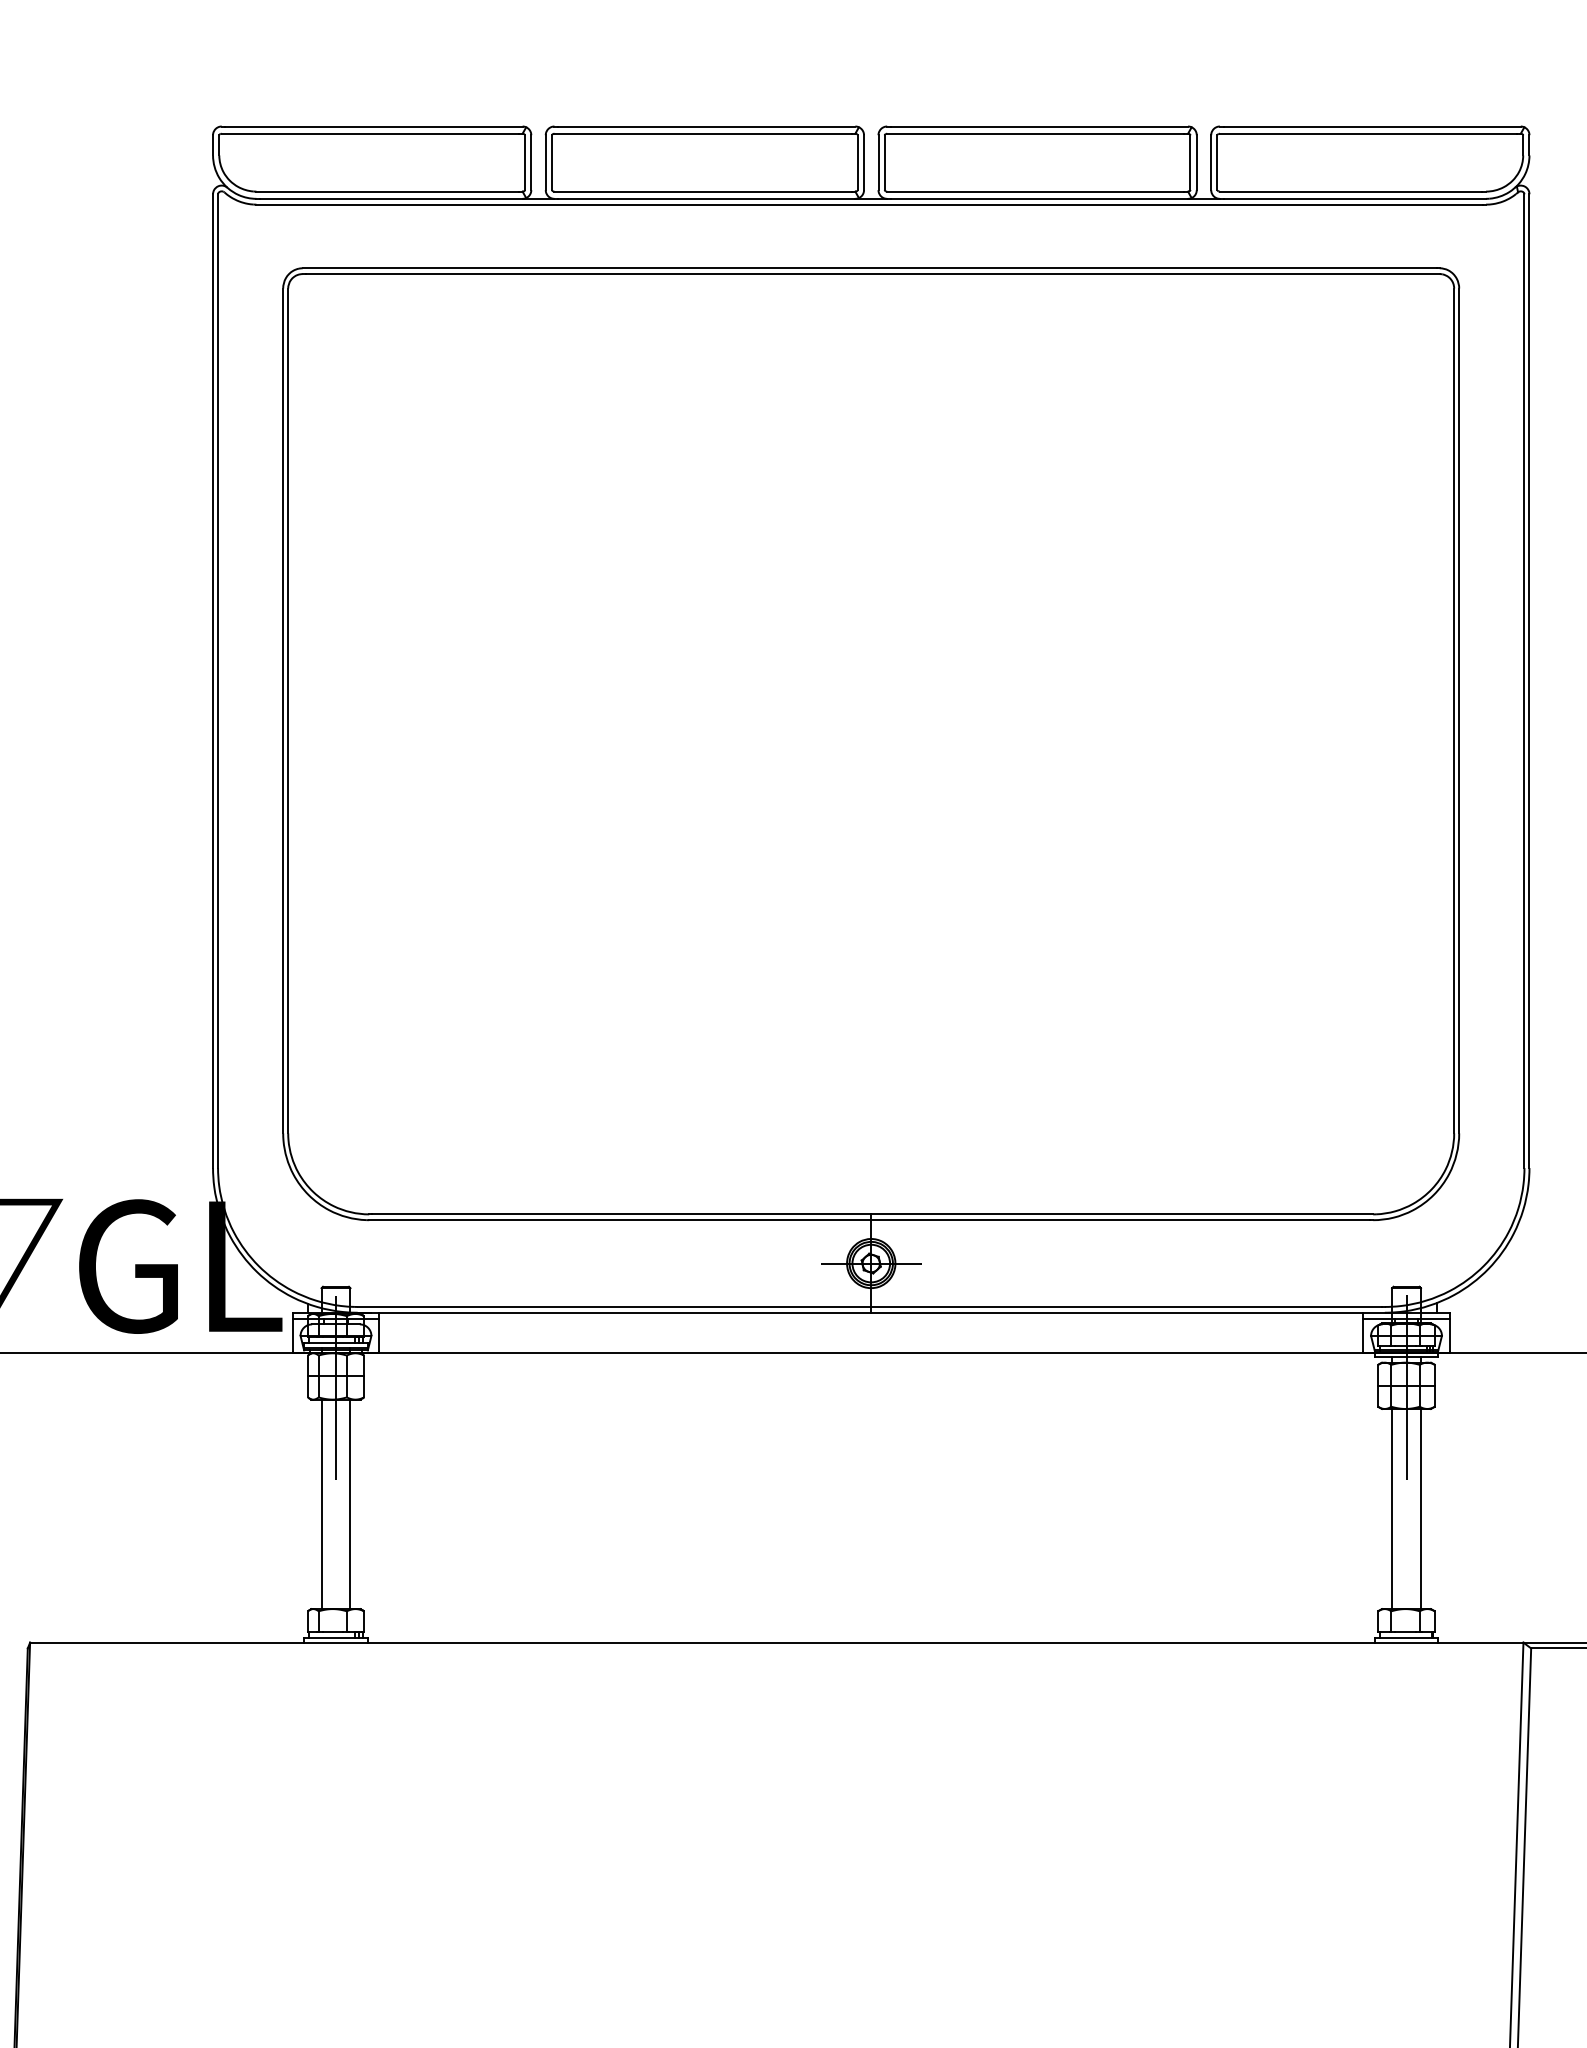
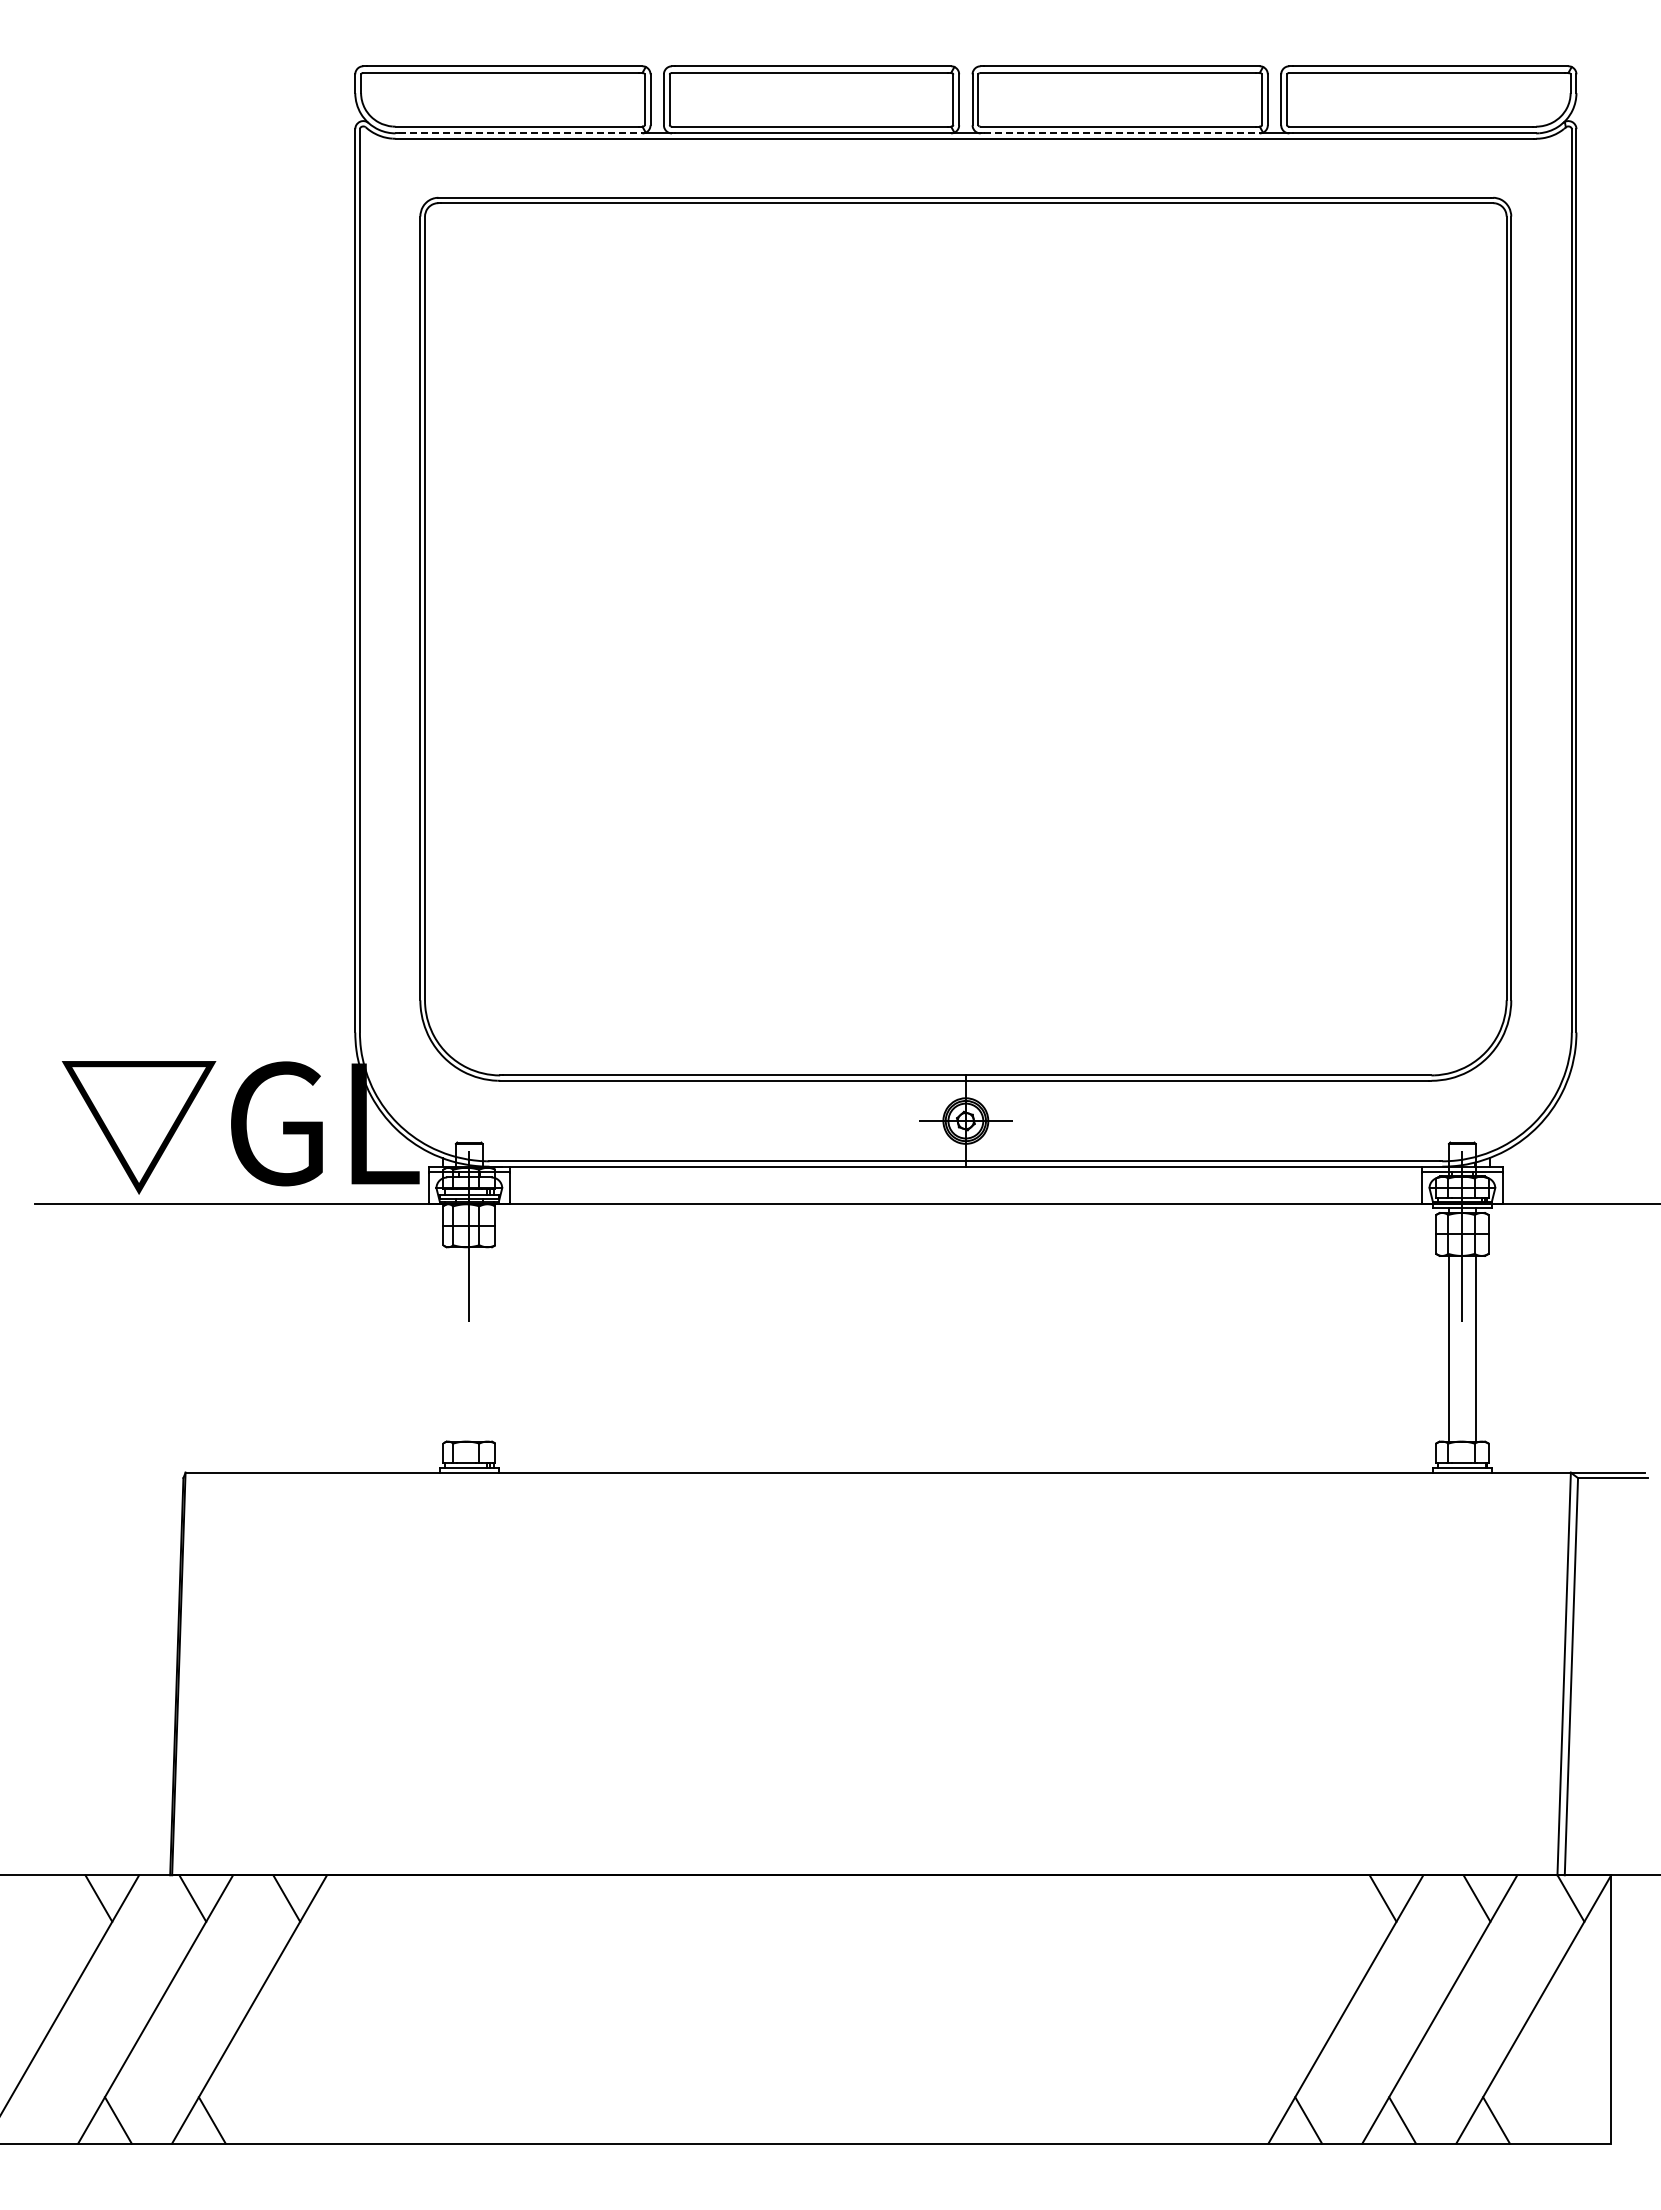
line: (391, 198) -> (520, 133), solid -> dashed
line: (1039, 198) -> (1121, 133), solid -> dashed
line: (321, 1504) -> (455, 1344), removed
line: (350, 1504) -> (482, 1344), removed

